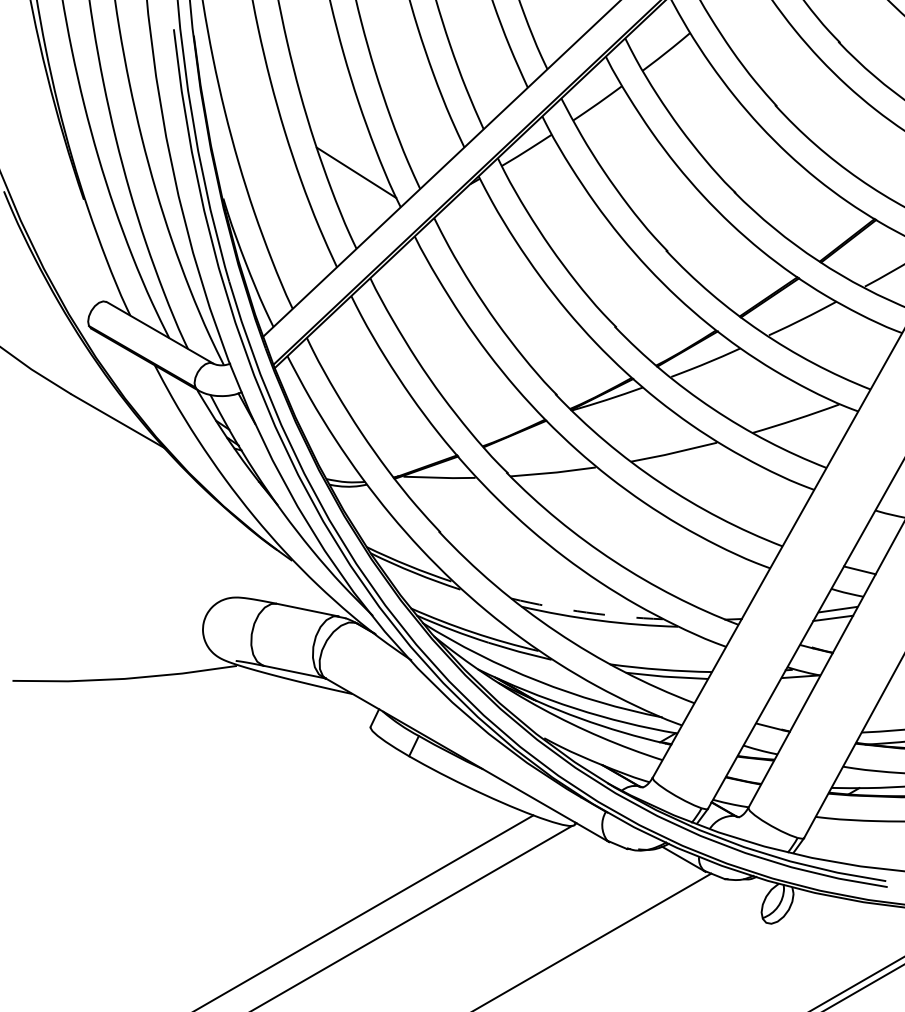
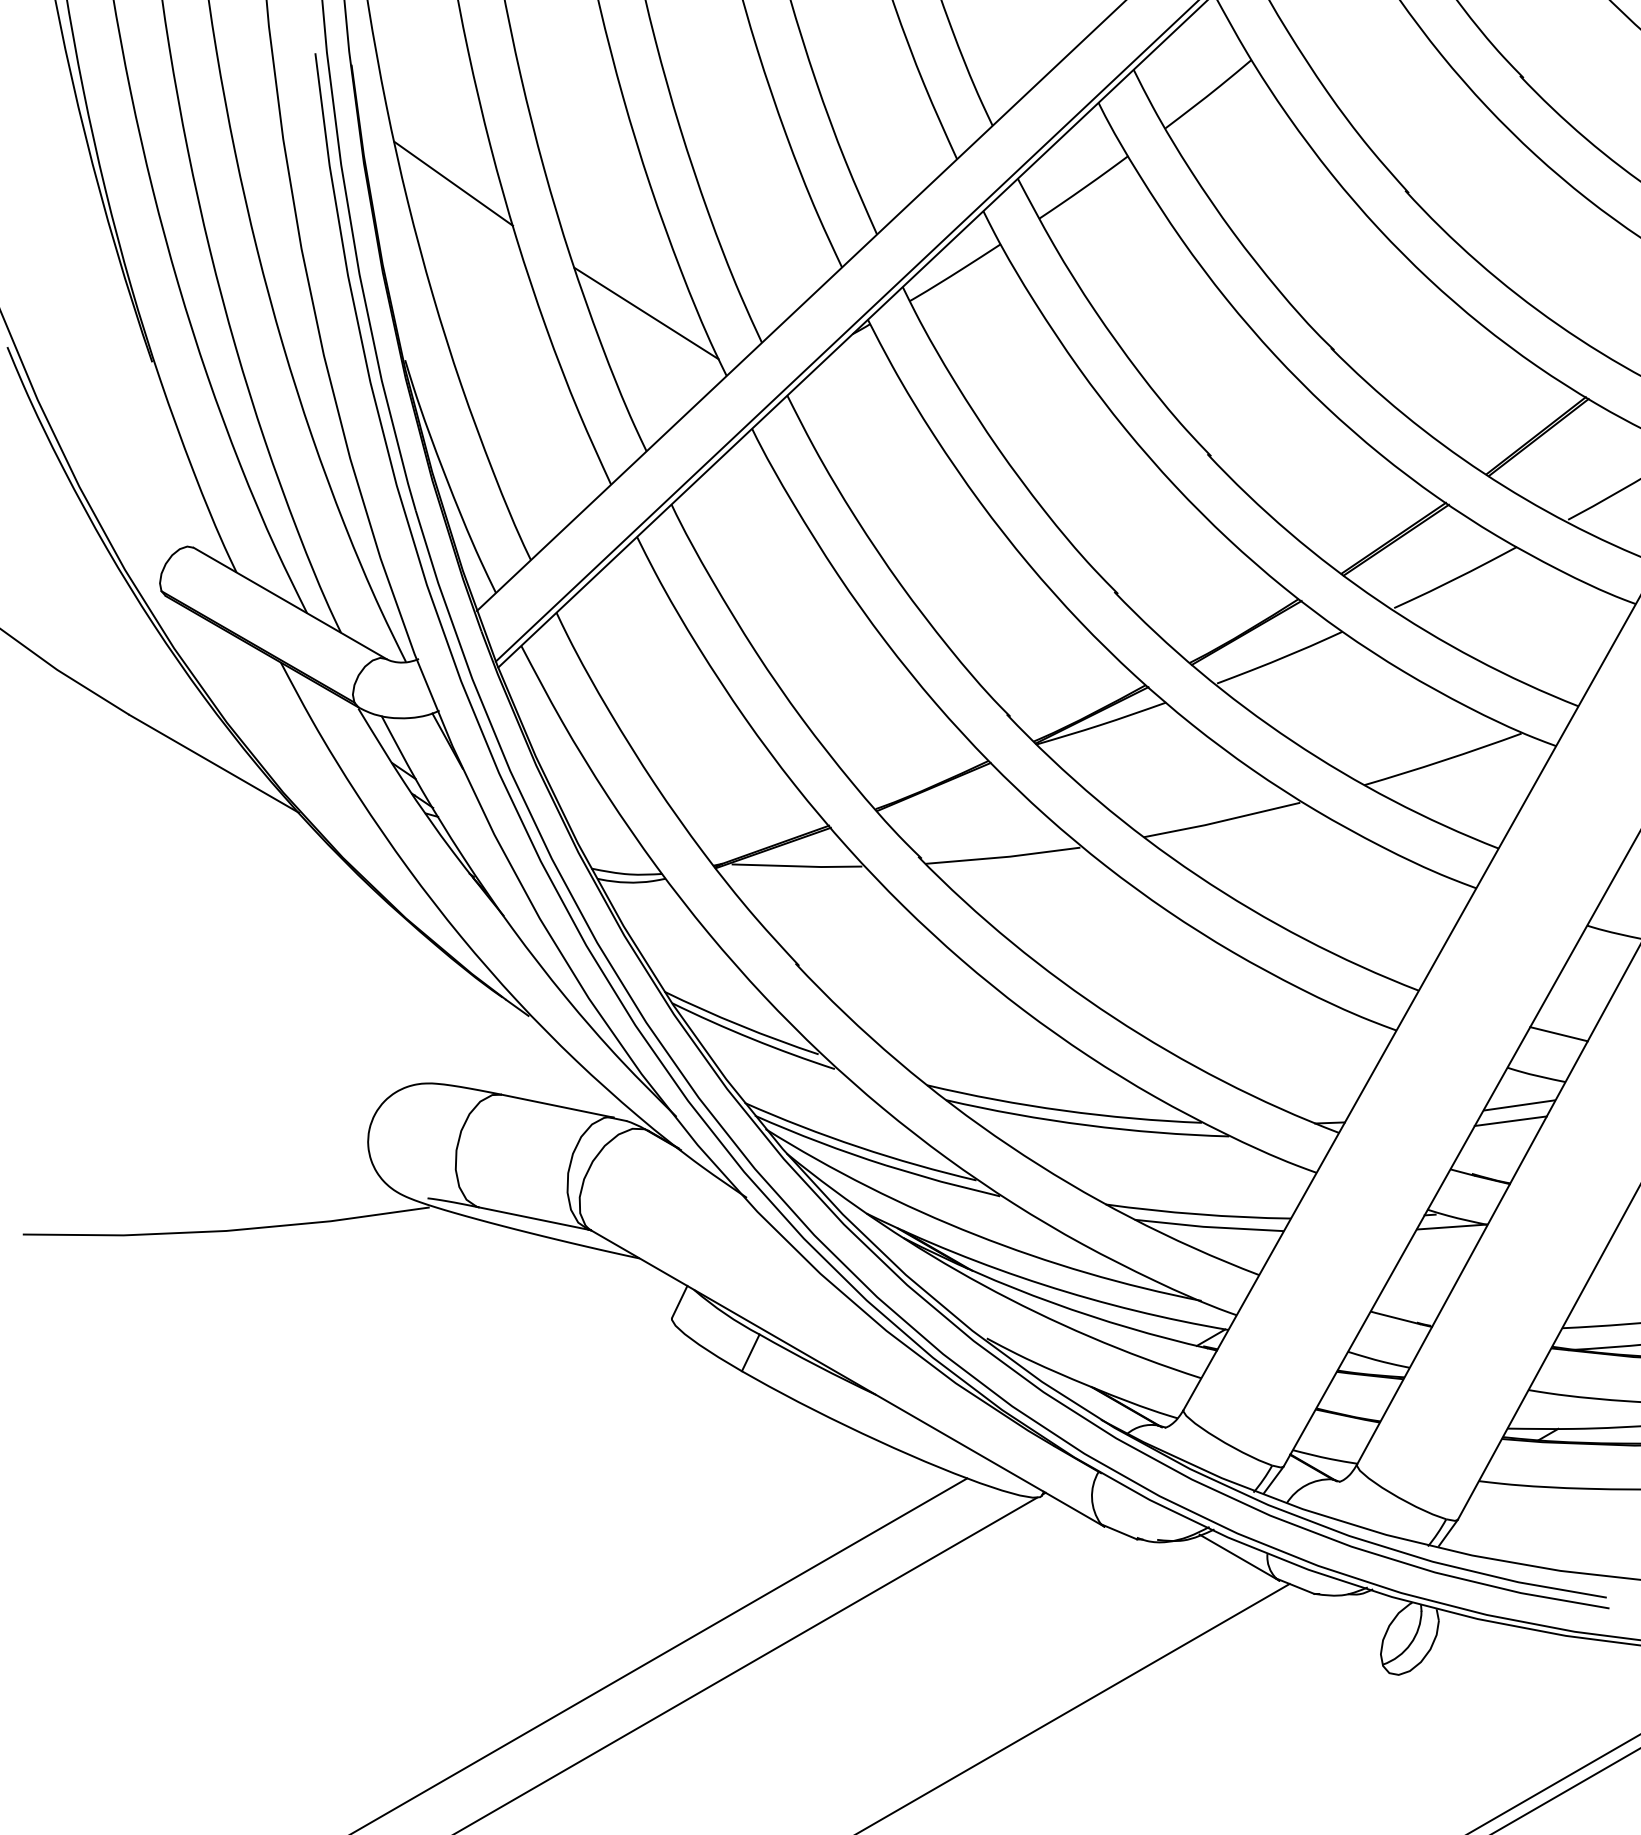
line: (249, 101) -> (452, 184), added
arc: (586, 612) -> (1063, 1110), dashed -> solid

